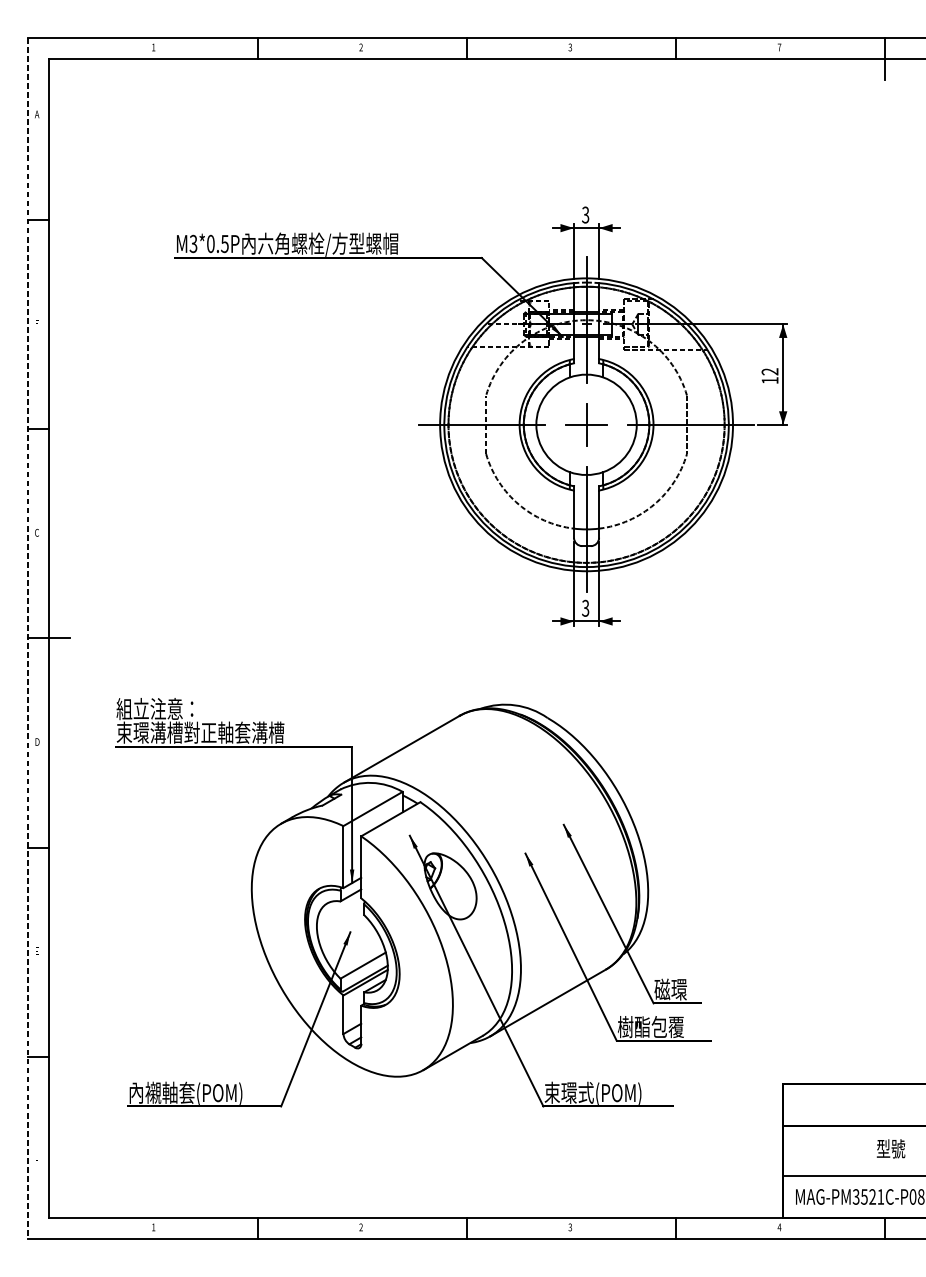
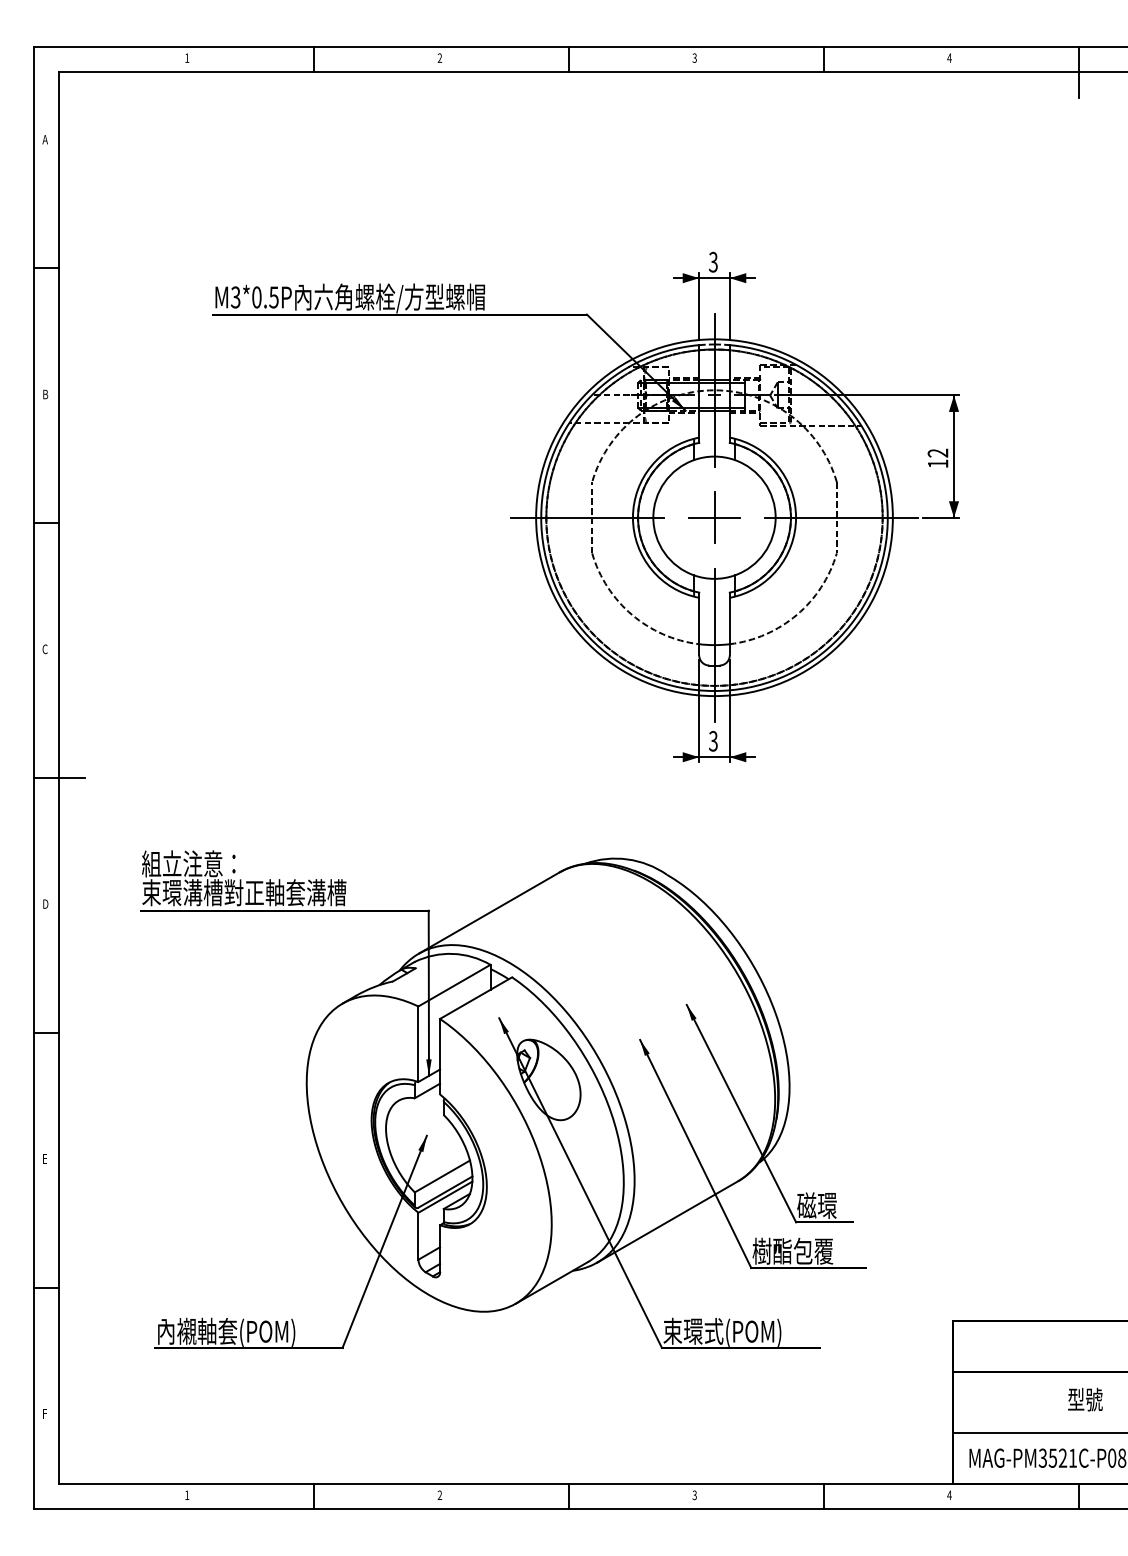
text: (779, 46) -> (949, 57), 7 -> 4
text: (37, 323) -> (45, 394), F -> B
line: (27, 638) -> (33, 778), dashed -> solid

